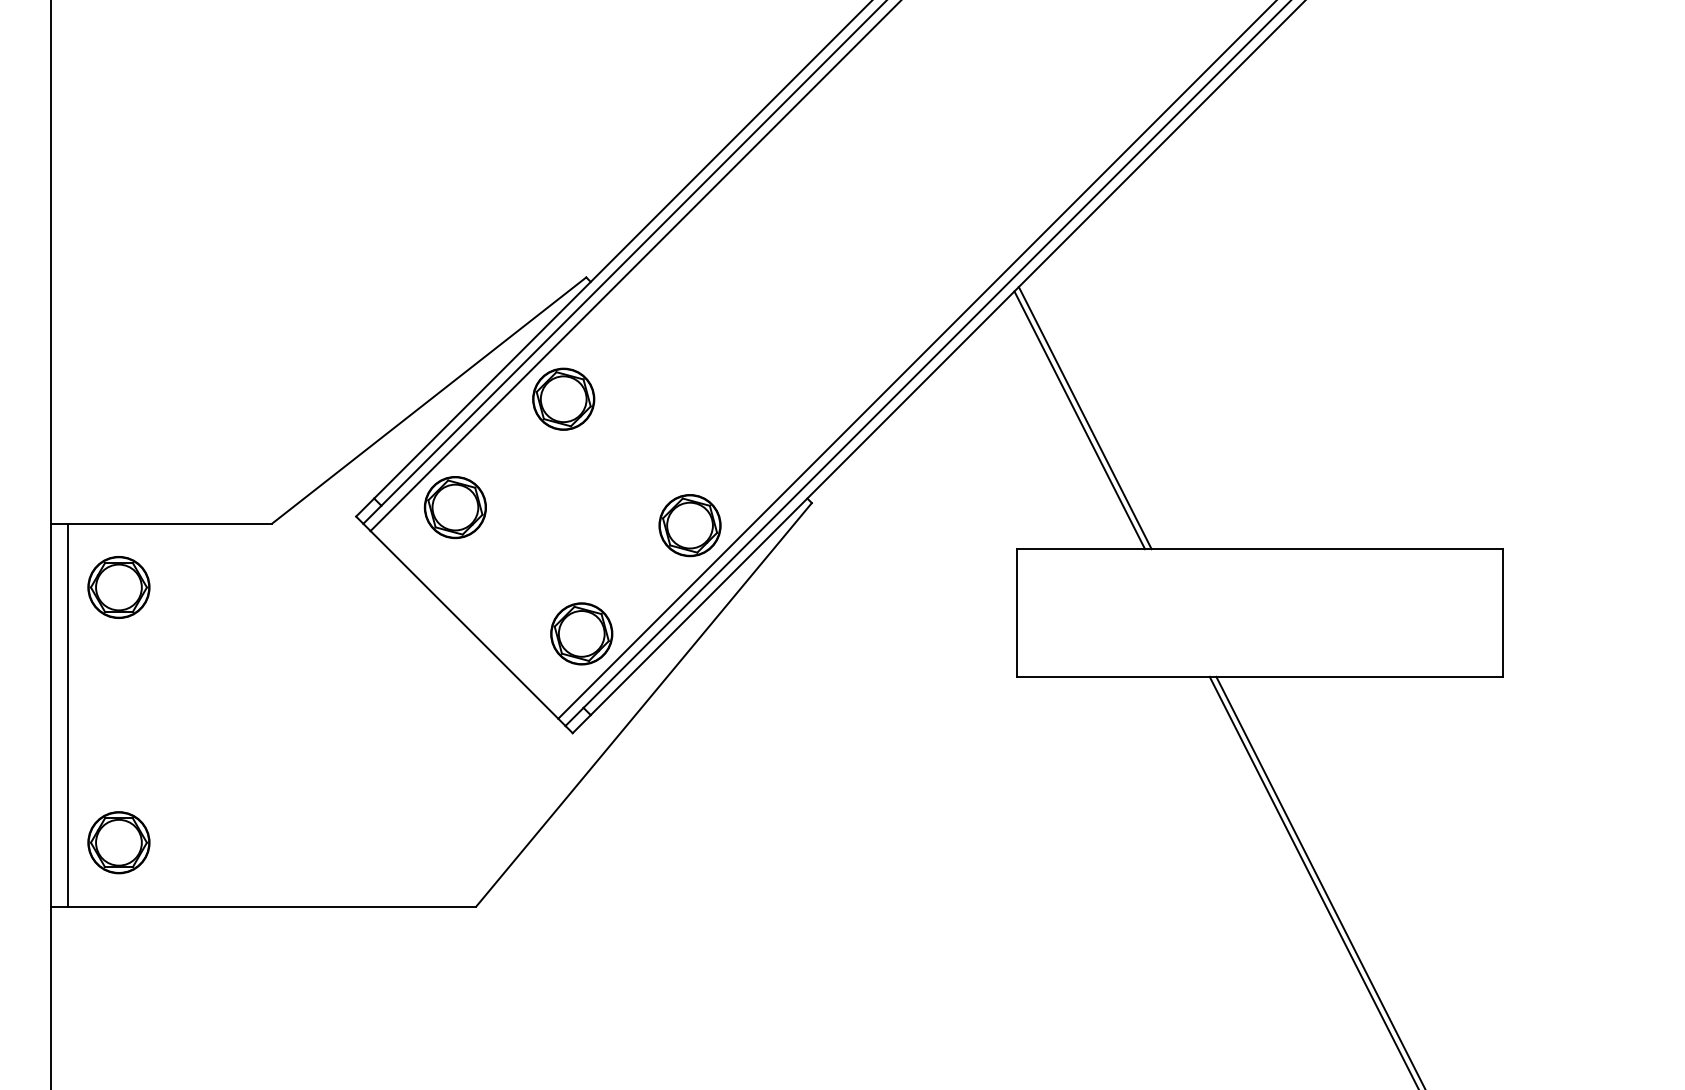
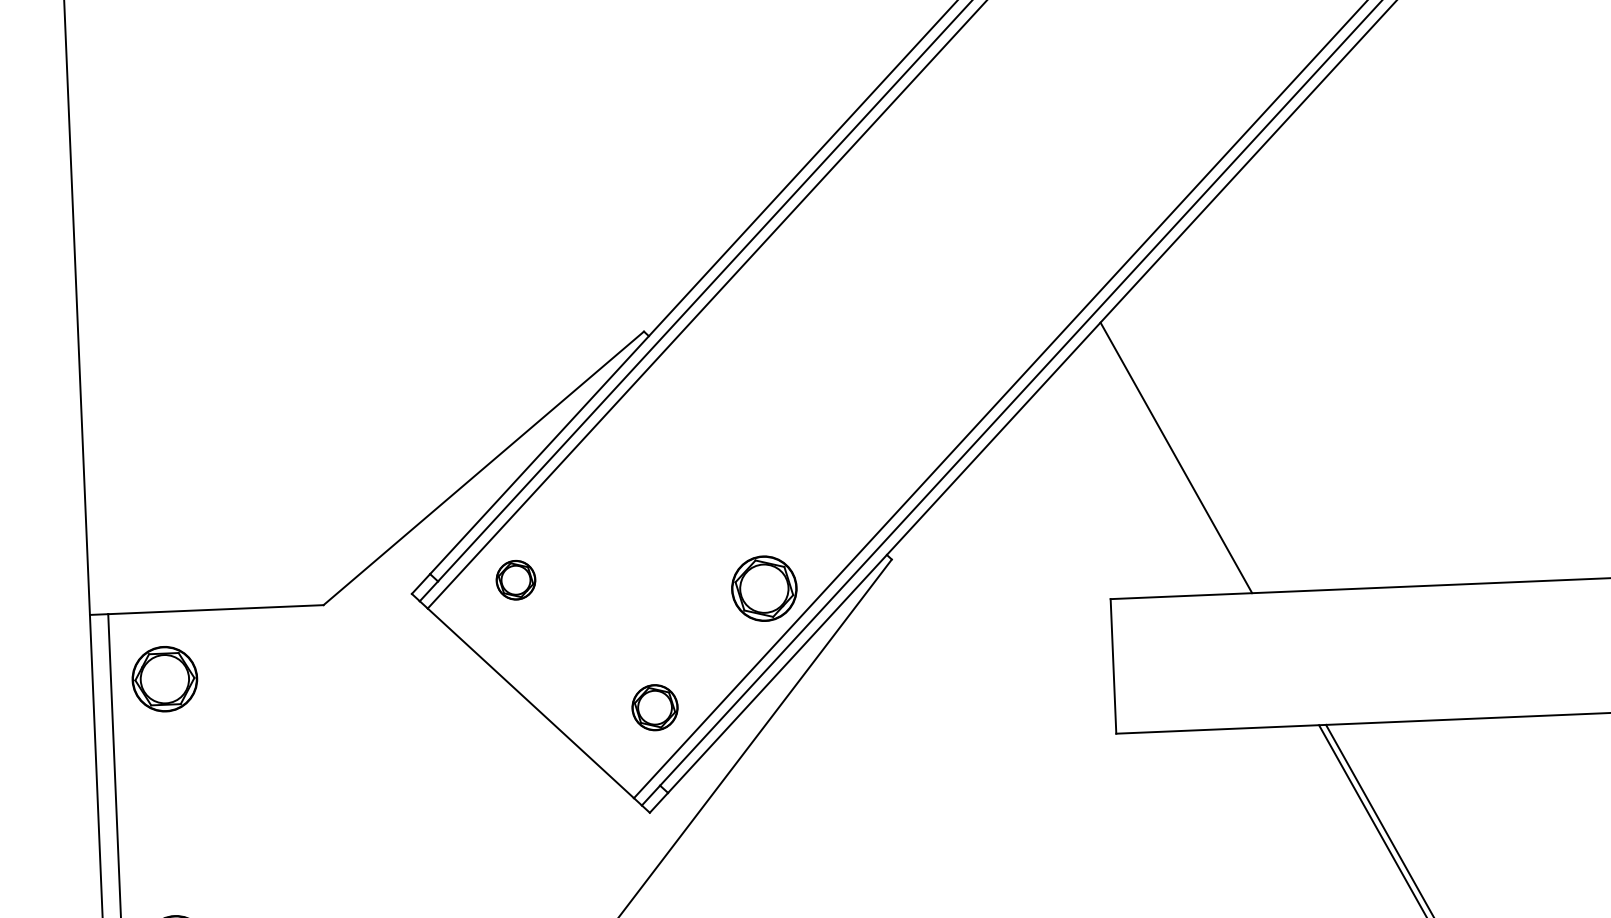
part: (563, 398) -> (625, 460), removed
line: (1079, 420) -> (1170, 460), removed
part: (454, 507) -> (515, 580), size x0.6
part: (581, 633) -> (654, 707), size x0.7

